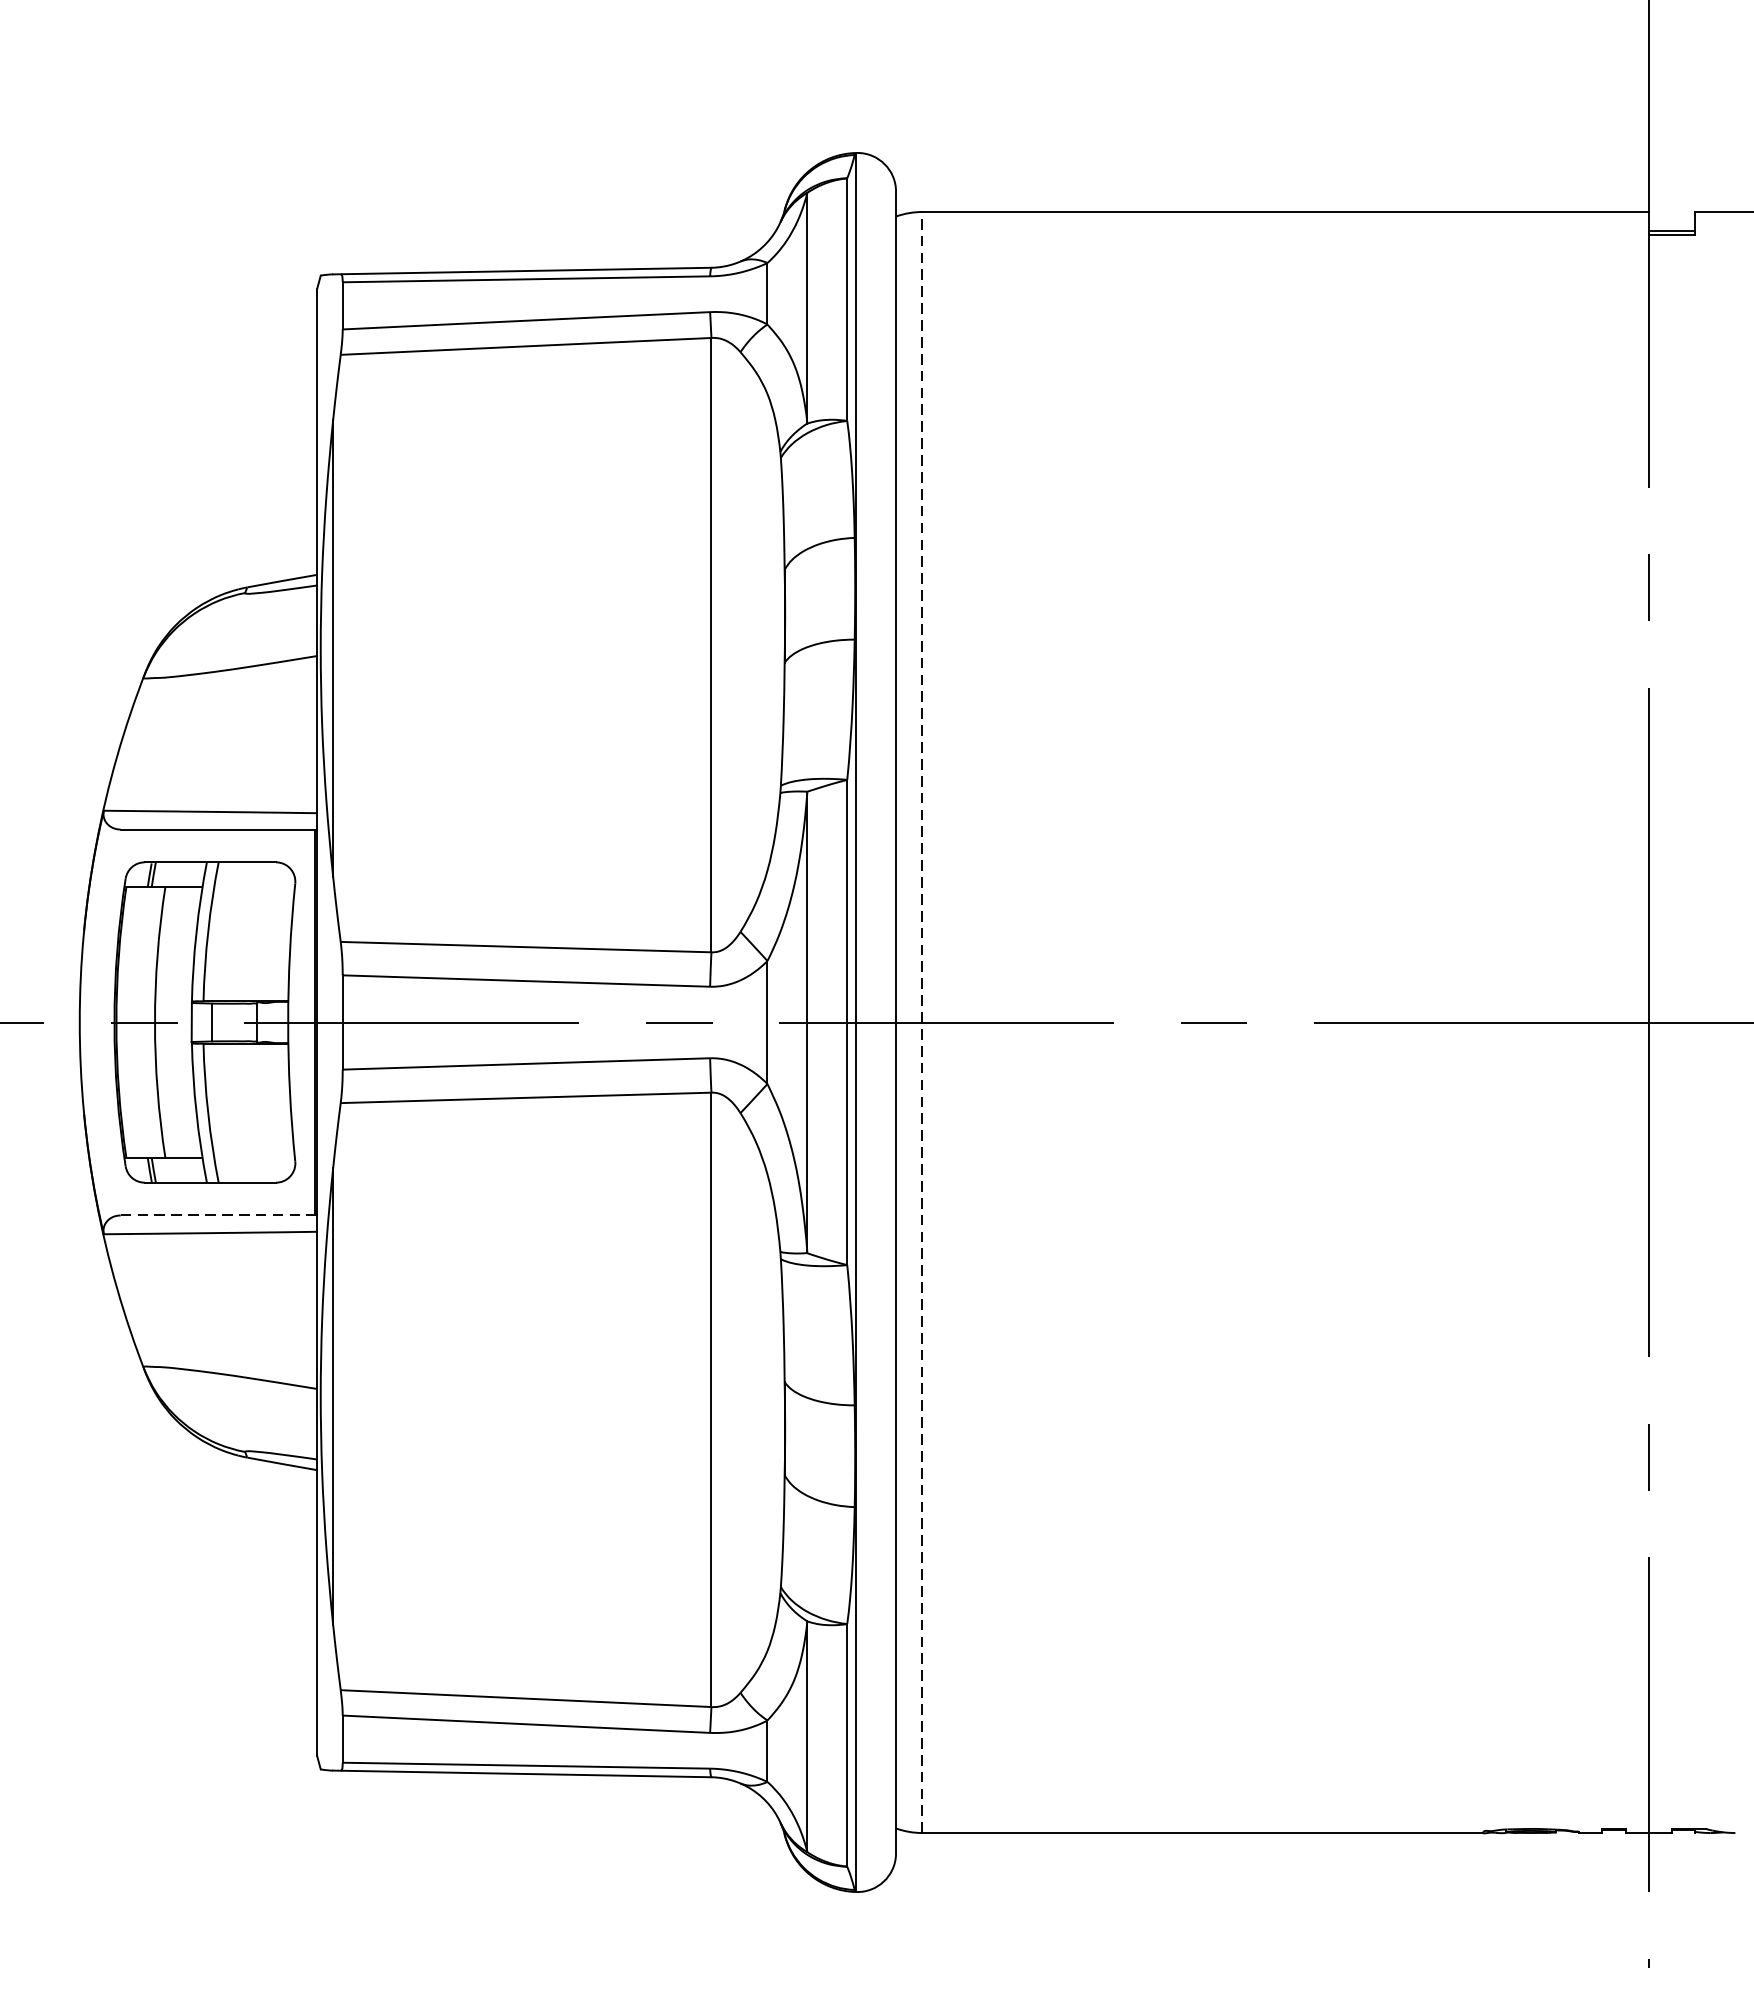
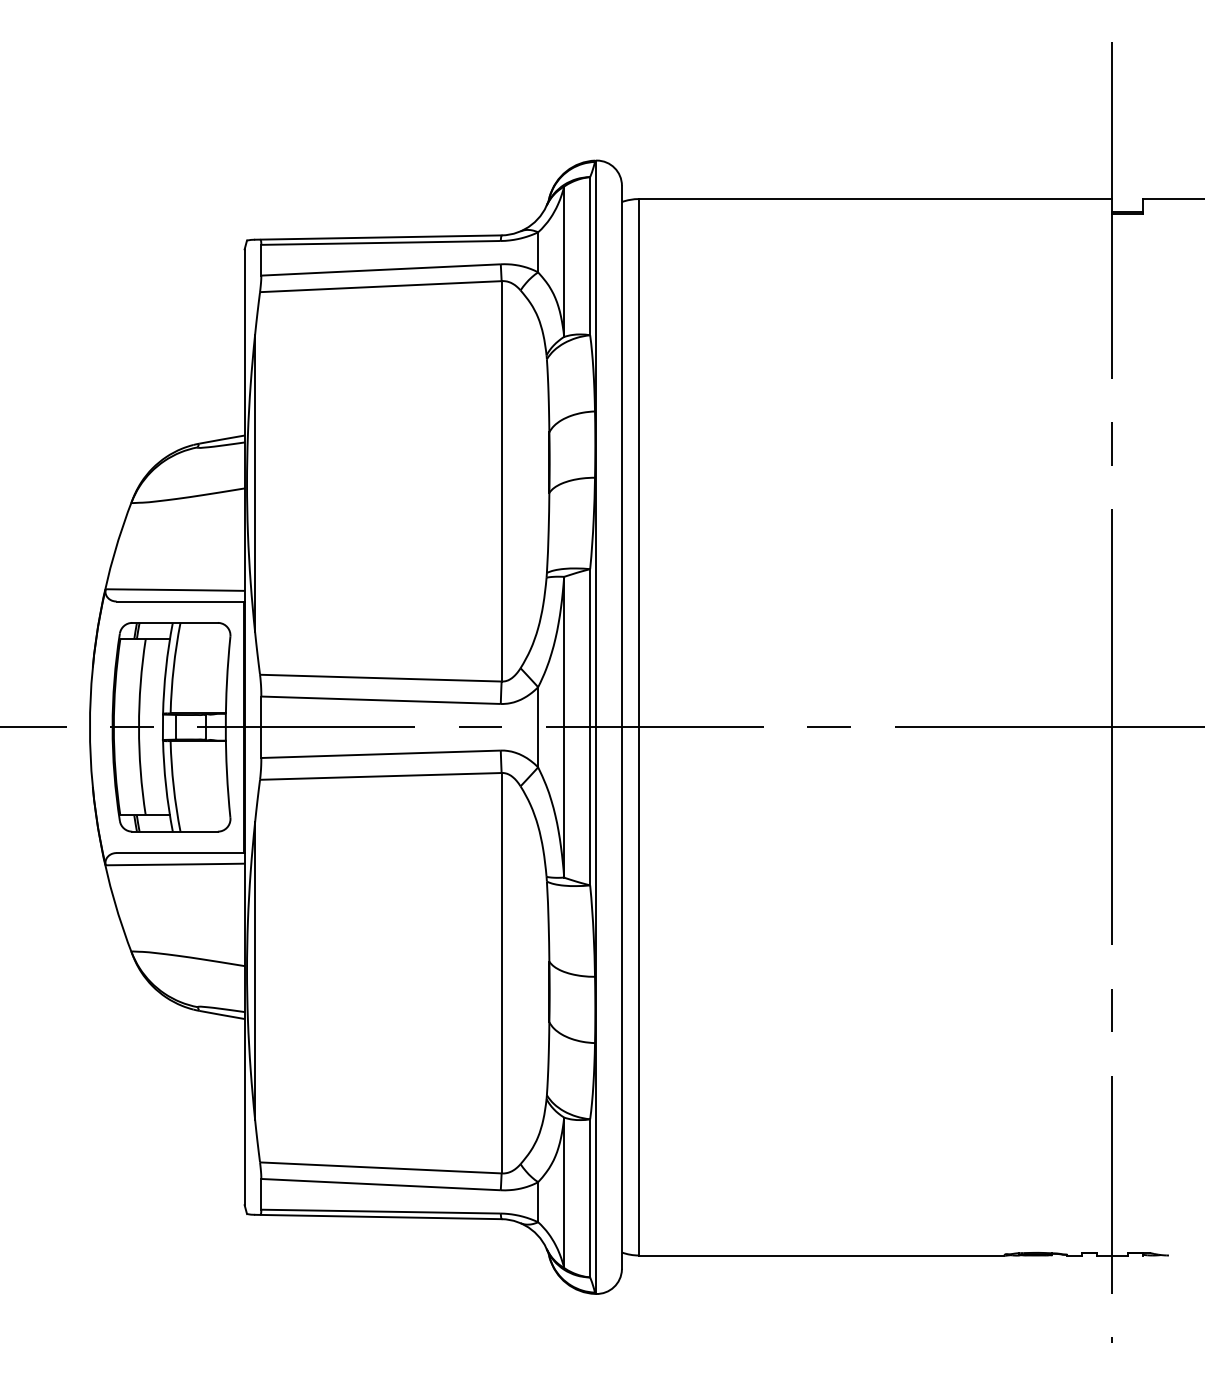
line: (922, 1021) -> (639, 726), dashed -> solid
line: (218, 1216) -> (180, 853), dashed -> solid

